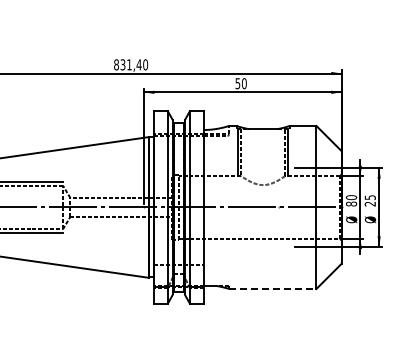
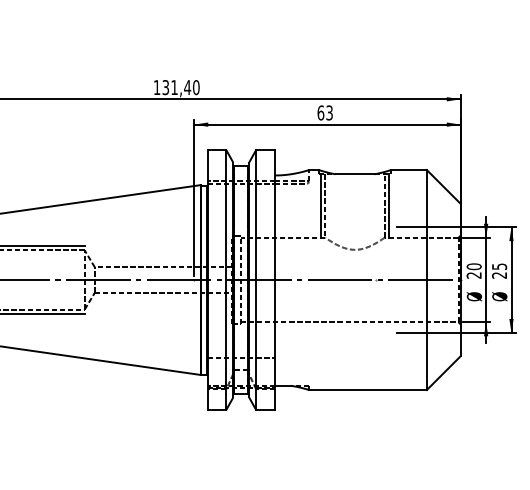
text: (116, 64) -> (157, 87), 831,40 -> 131,40
text: (240, 83) -> (324, 112), 50 -> 63
text: (351, 203) -> (474, 274), 80 -> 20
line: (272, 288) -> (367, 389), dashed -> solid

